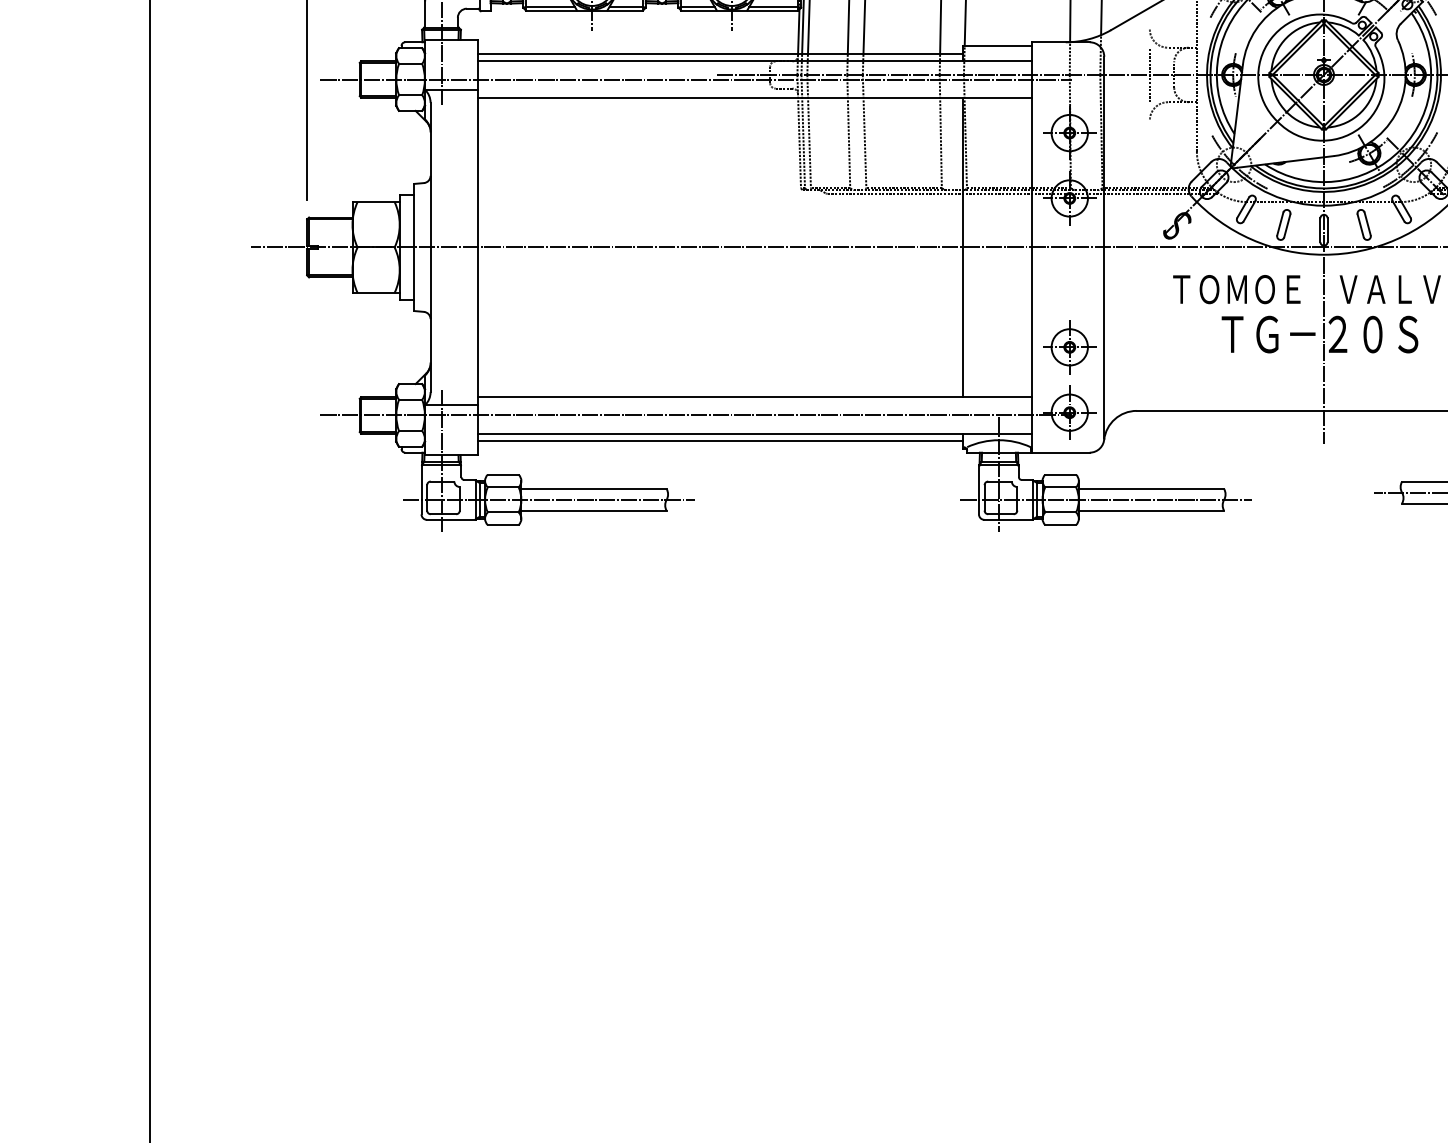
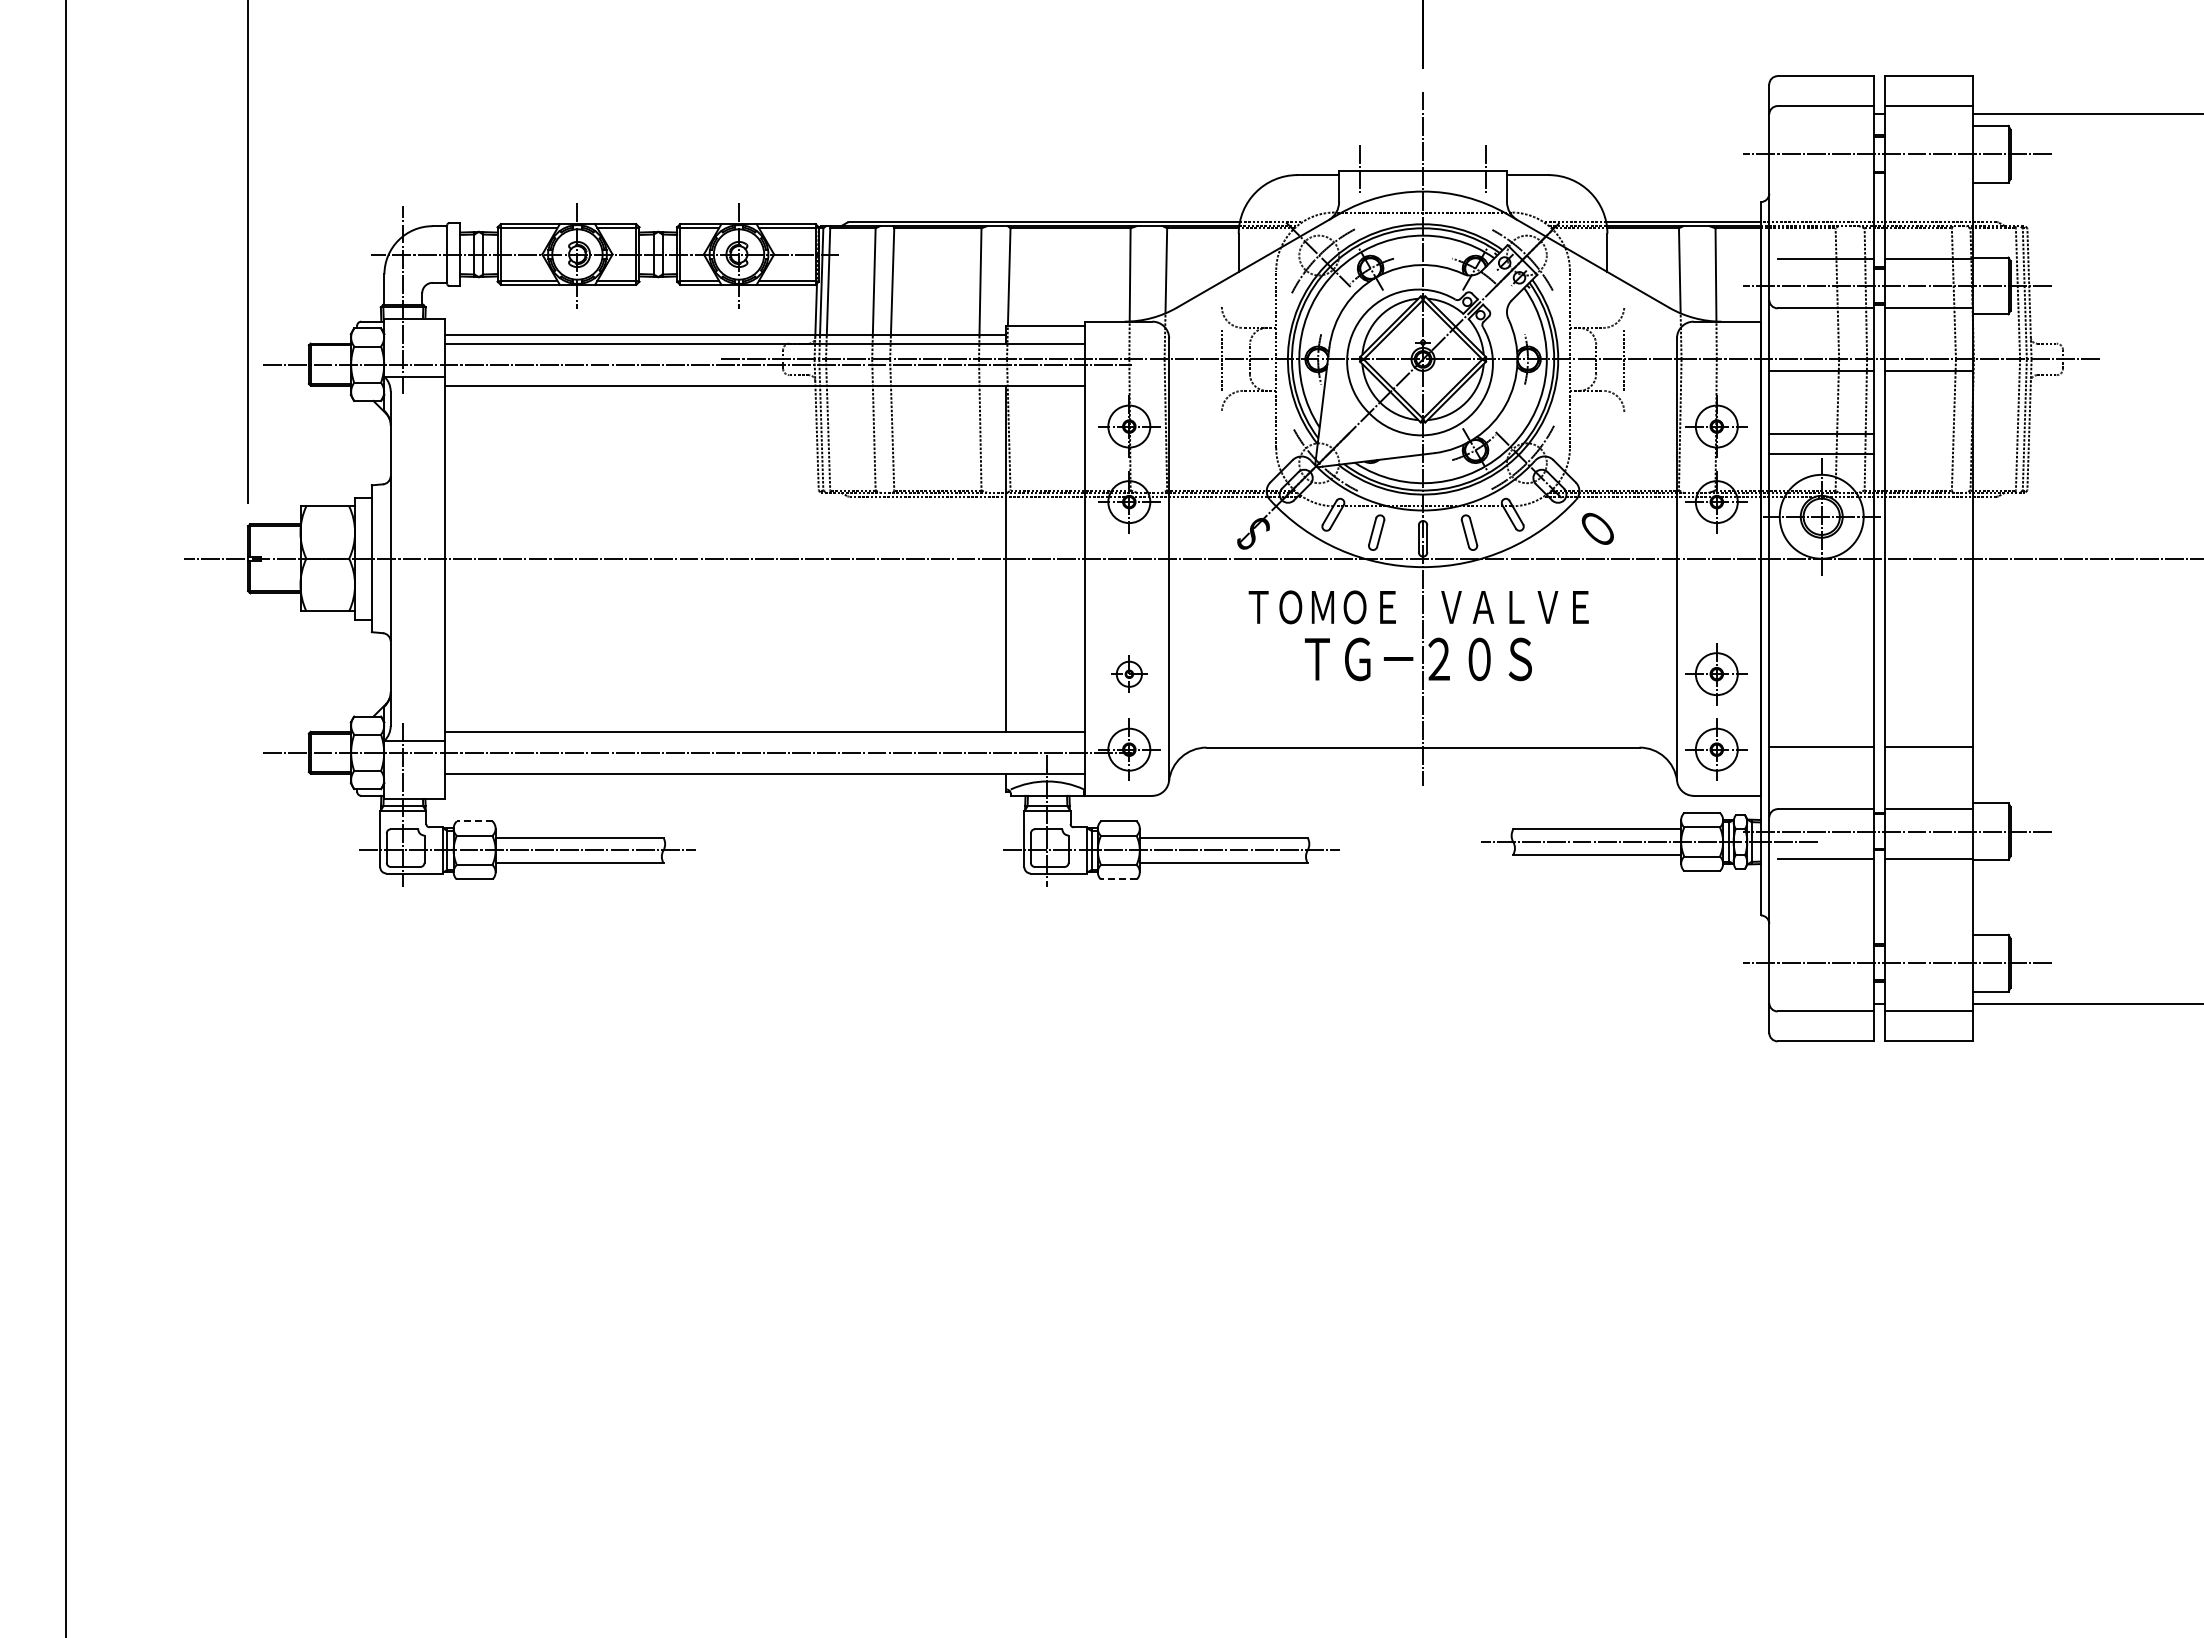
part: (1069, 347) -> (1129, 674), size x0.6
line: (720, 441) -> (725, 782), removed
line: (503, 474) -> (474, 821), solid -> dashed
line: (1060, 525) -> (1118, 879), solid -> dashed

